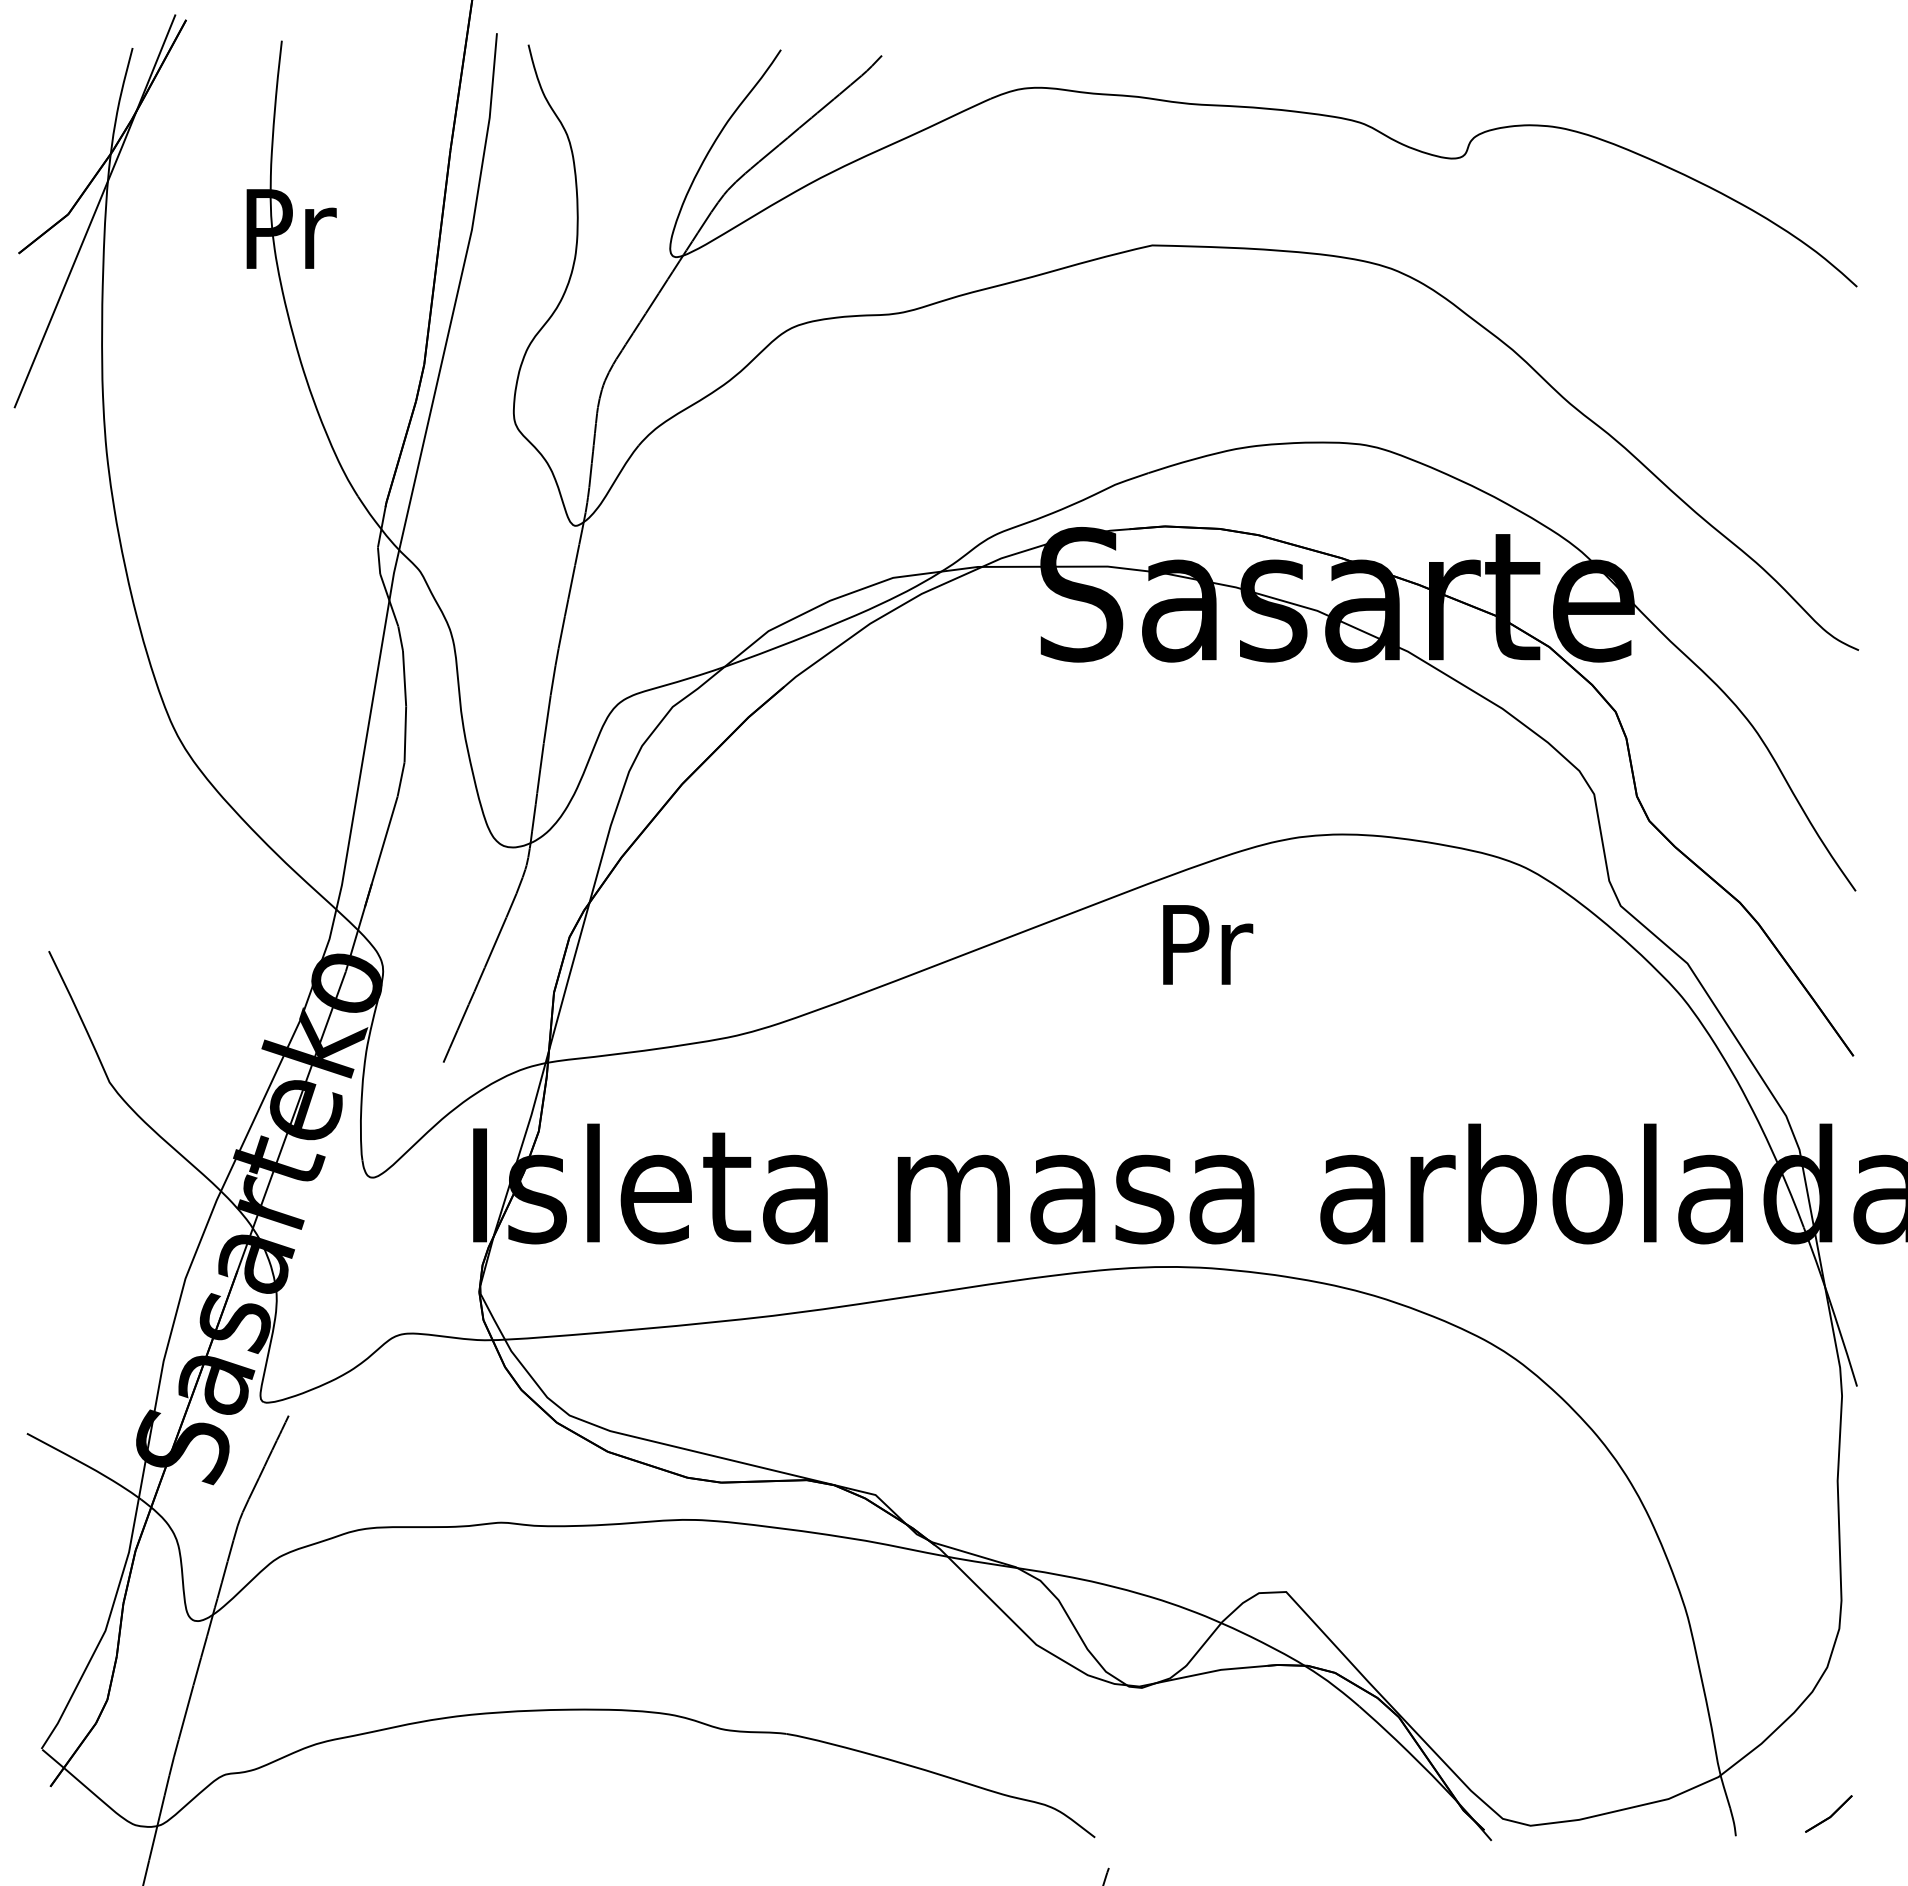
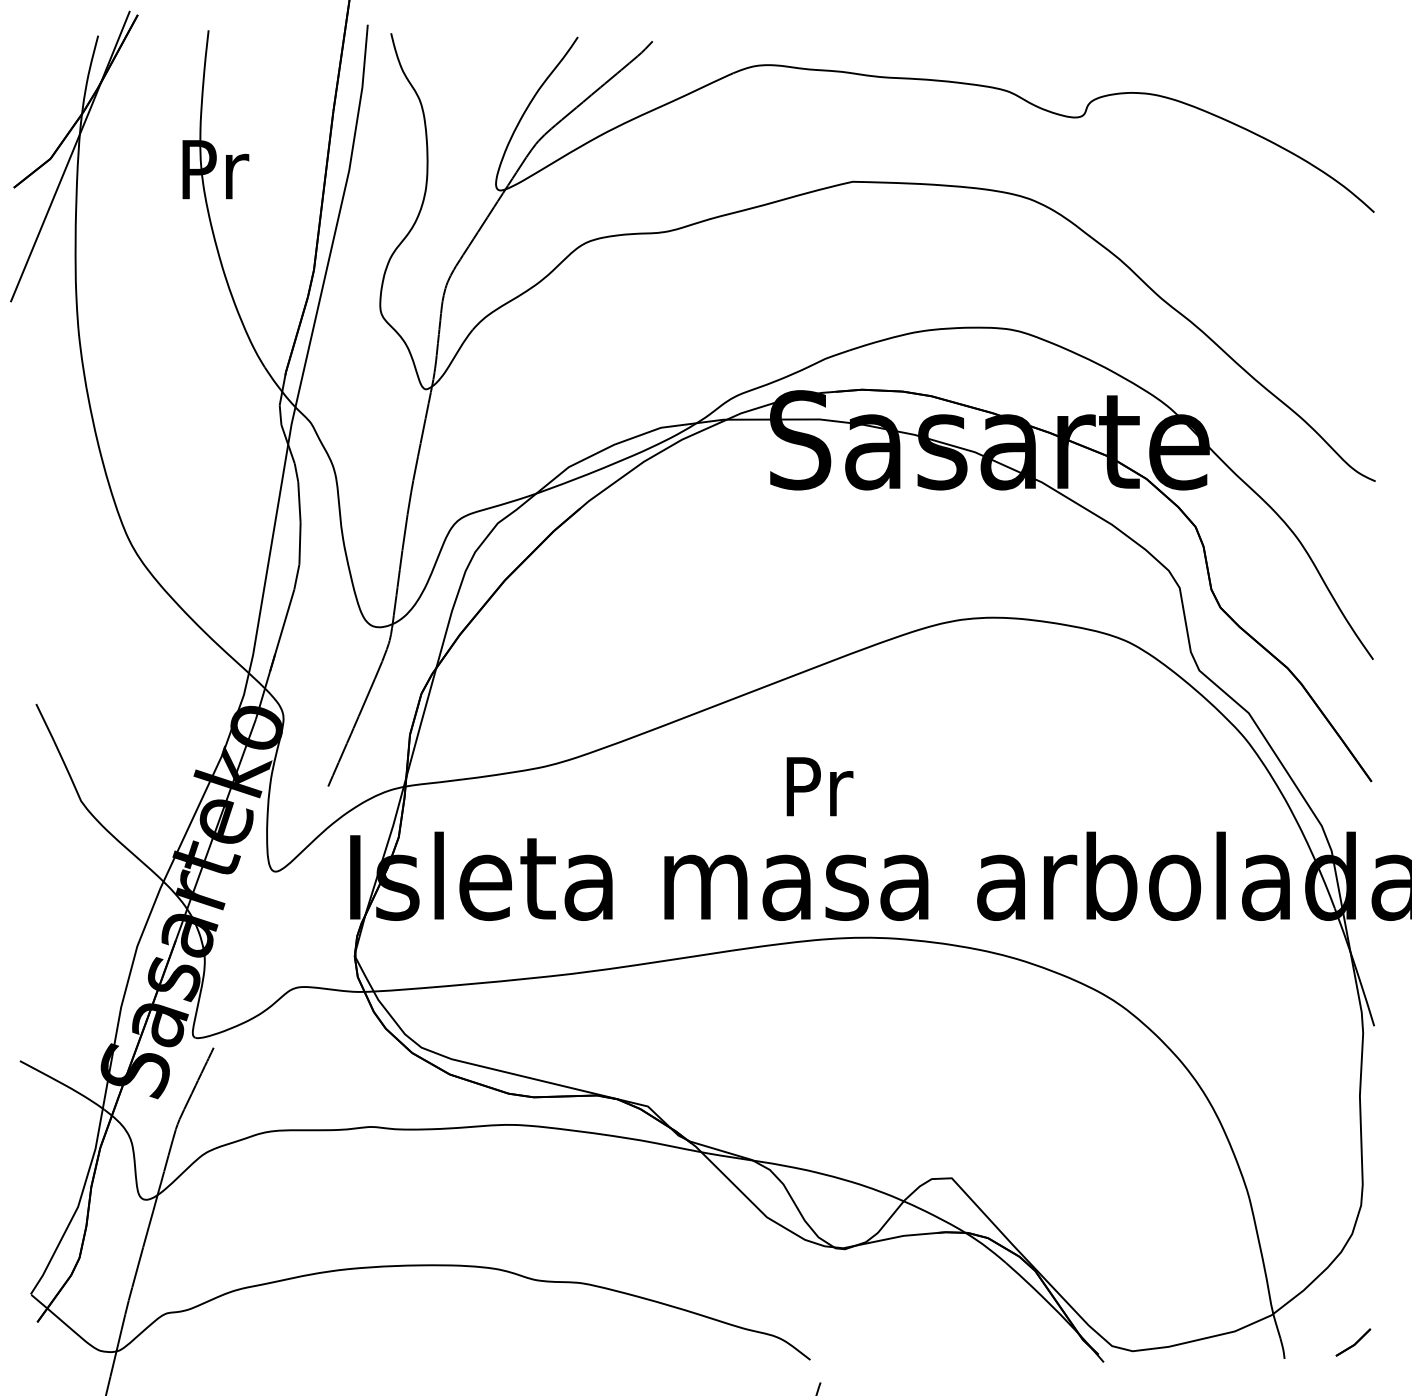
text: (1208, 944) -> (820, 786), moved

